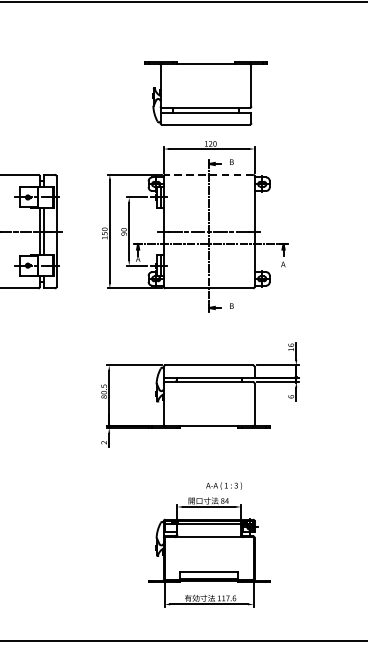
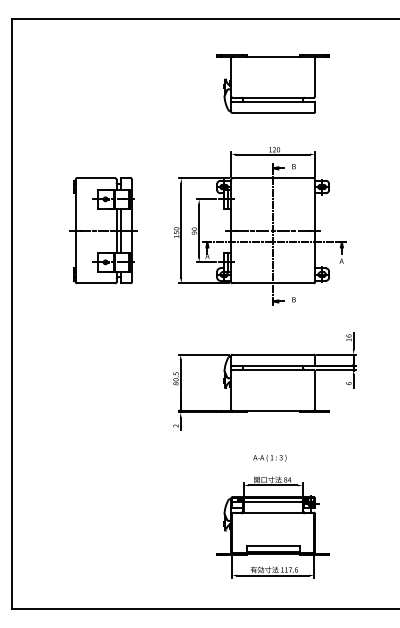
part: (205, 92) -> (272, 83), moved
line: (209, 174) -> (273, 178), dashed -> solid
text: (223, 485) -> (269, 457), moved

